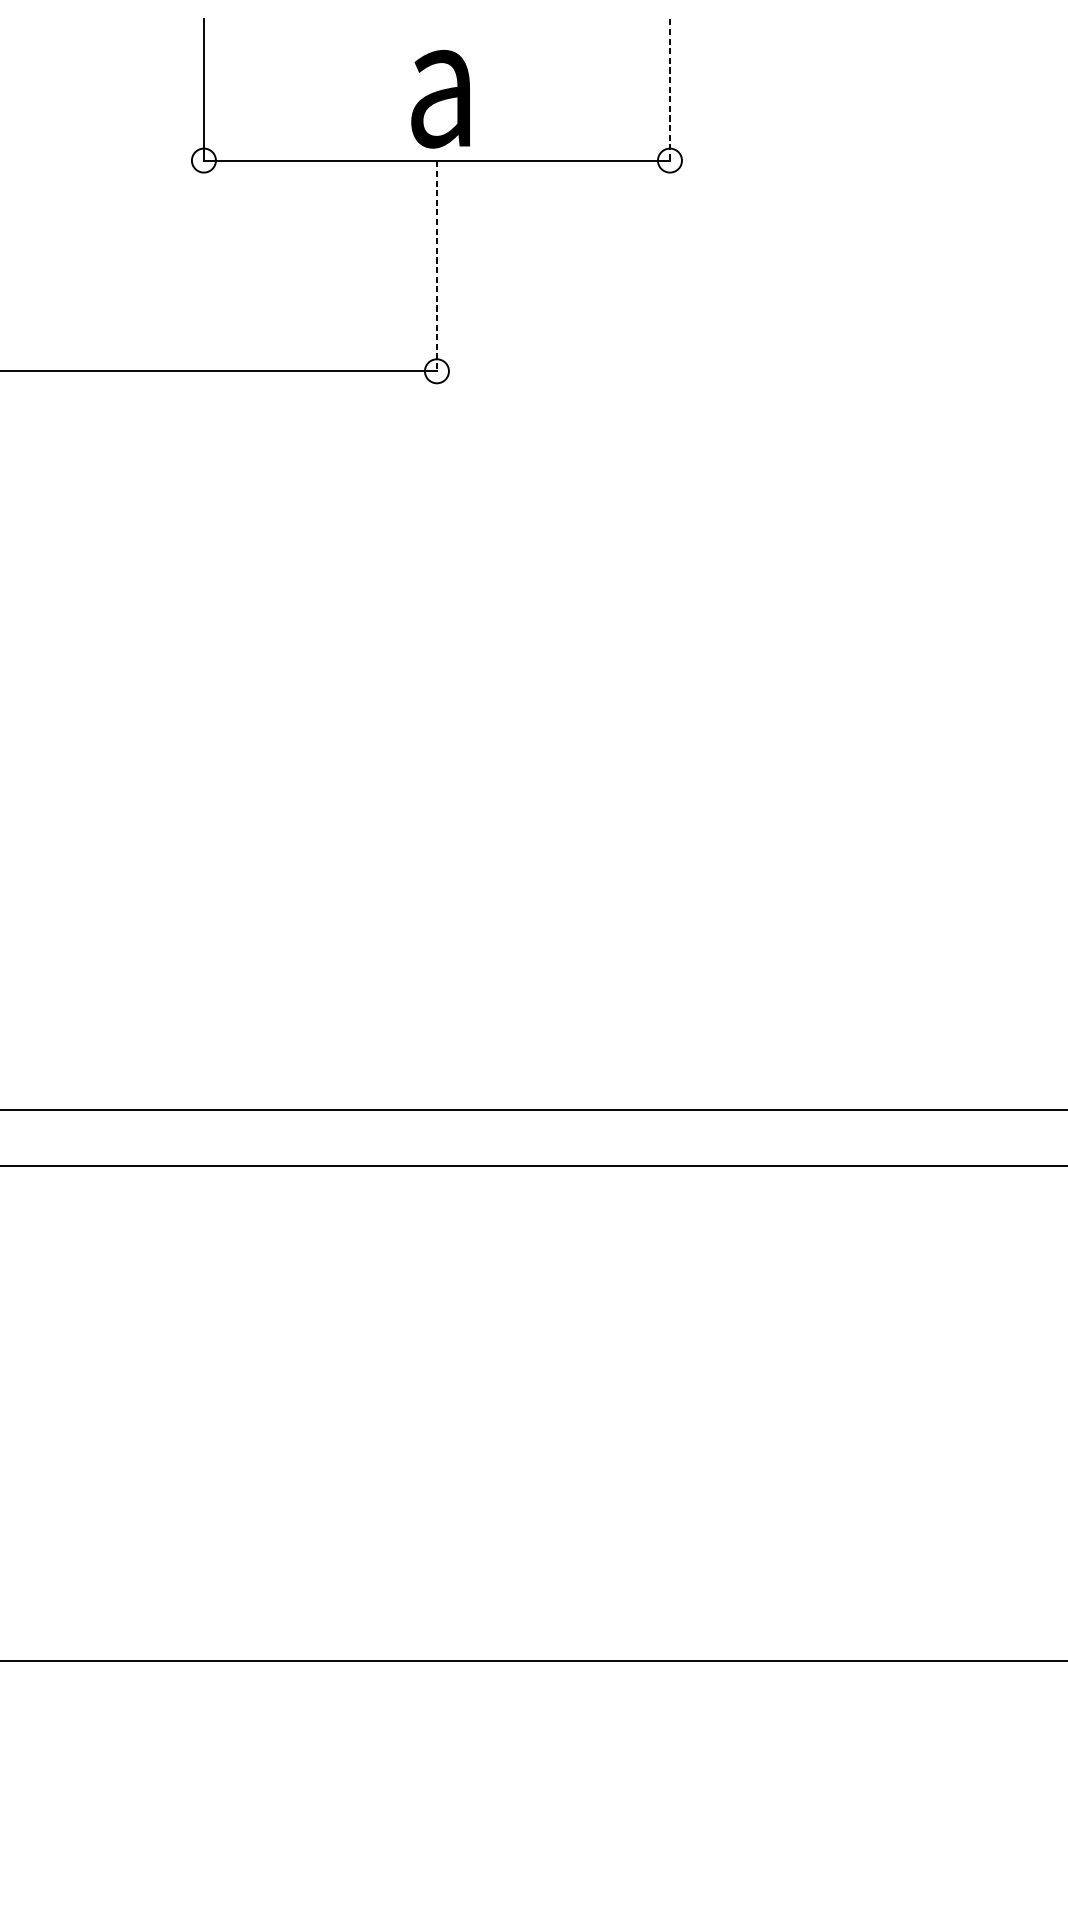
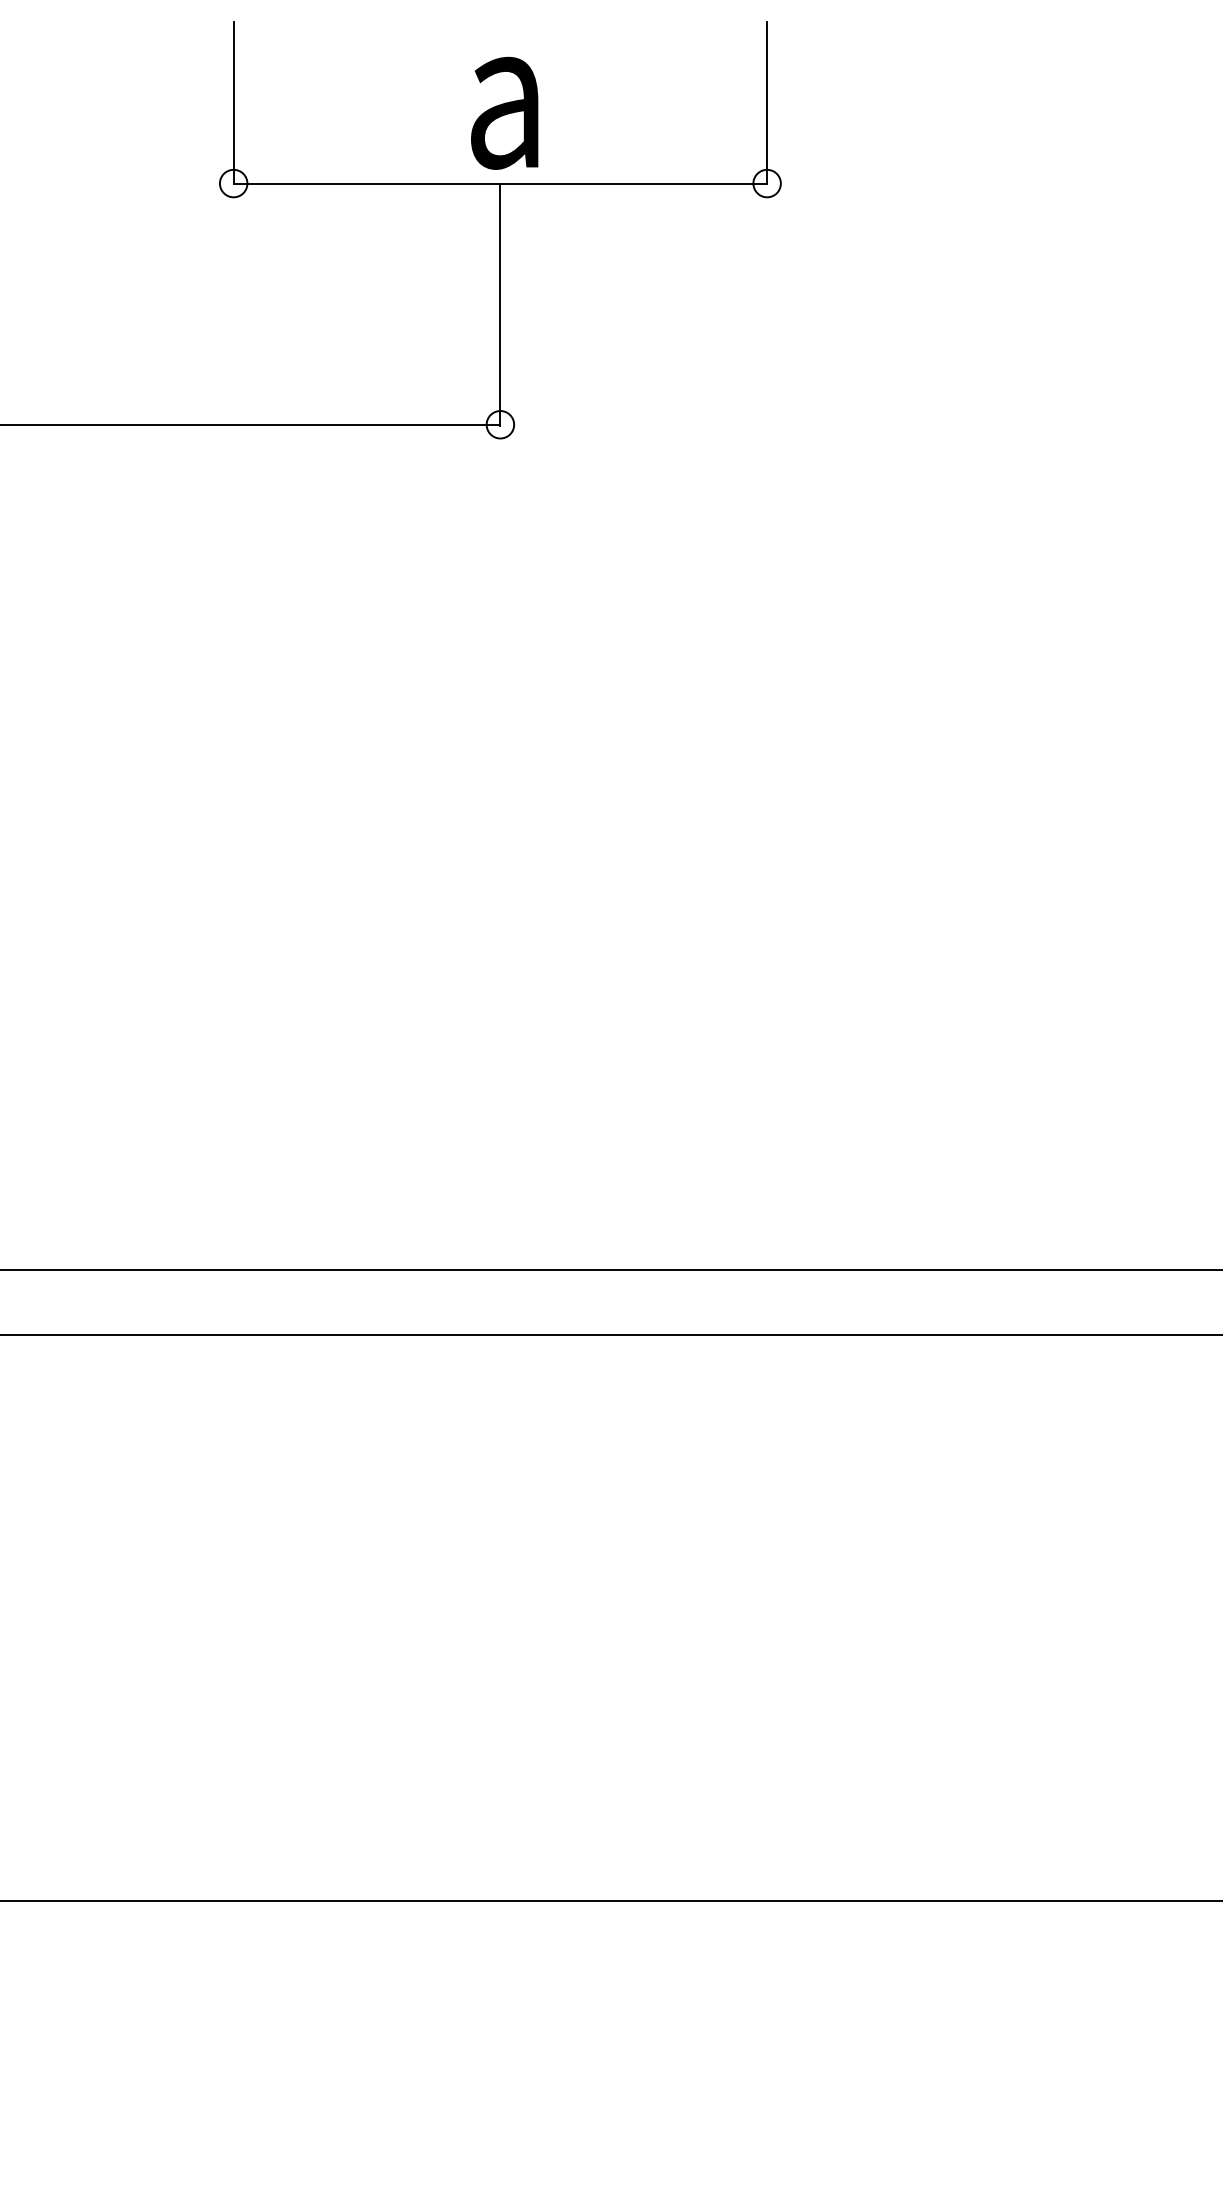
line: (670, 90) -> (767, 103), dashed -> solid
line: (437, 266) -> (500, 304), dashed -> solid

